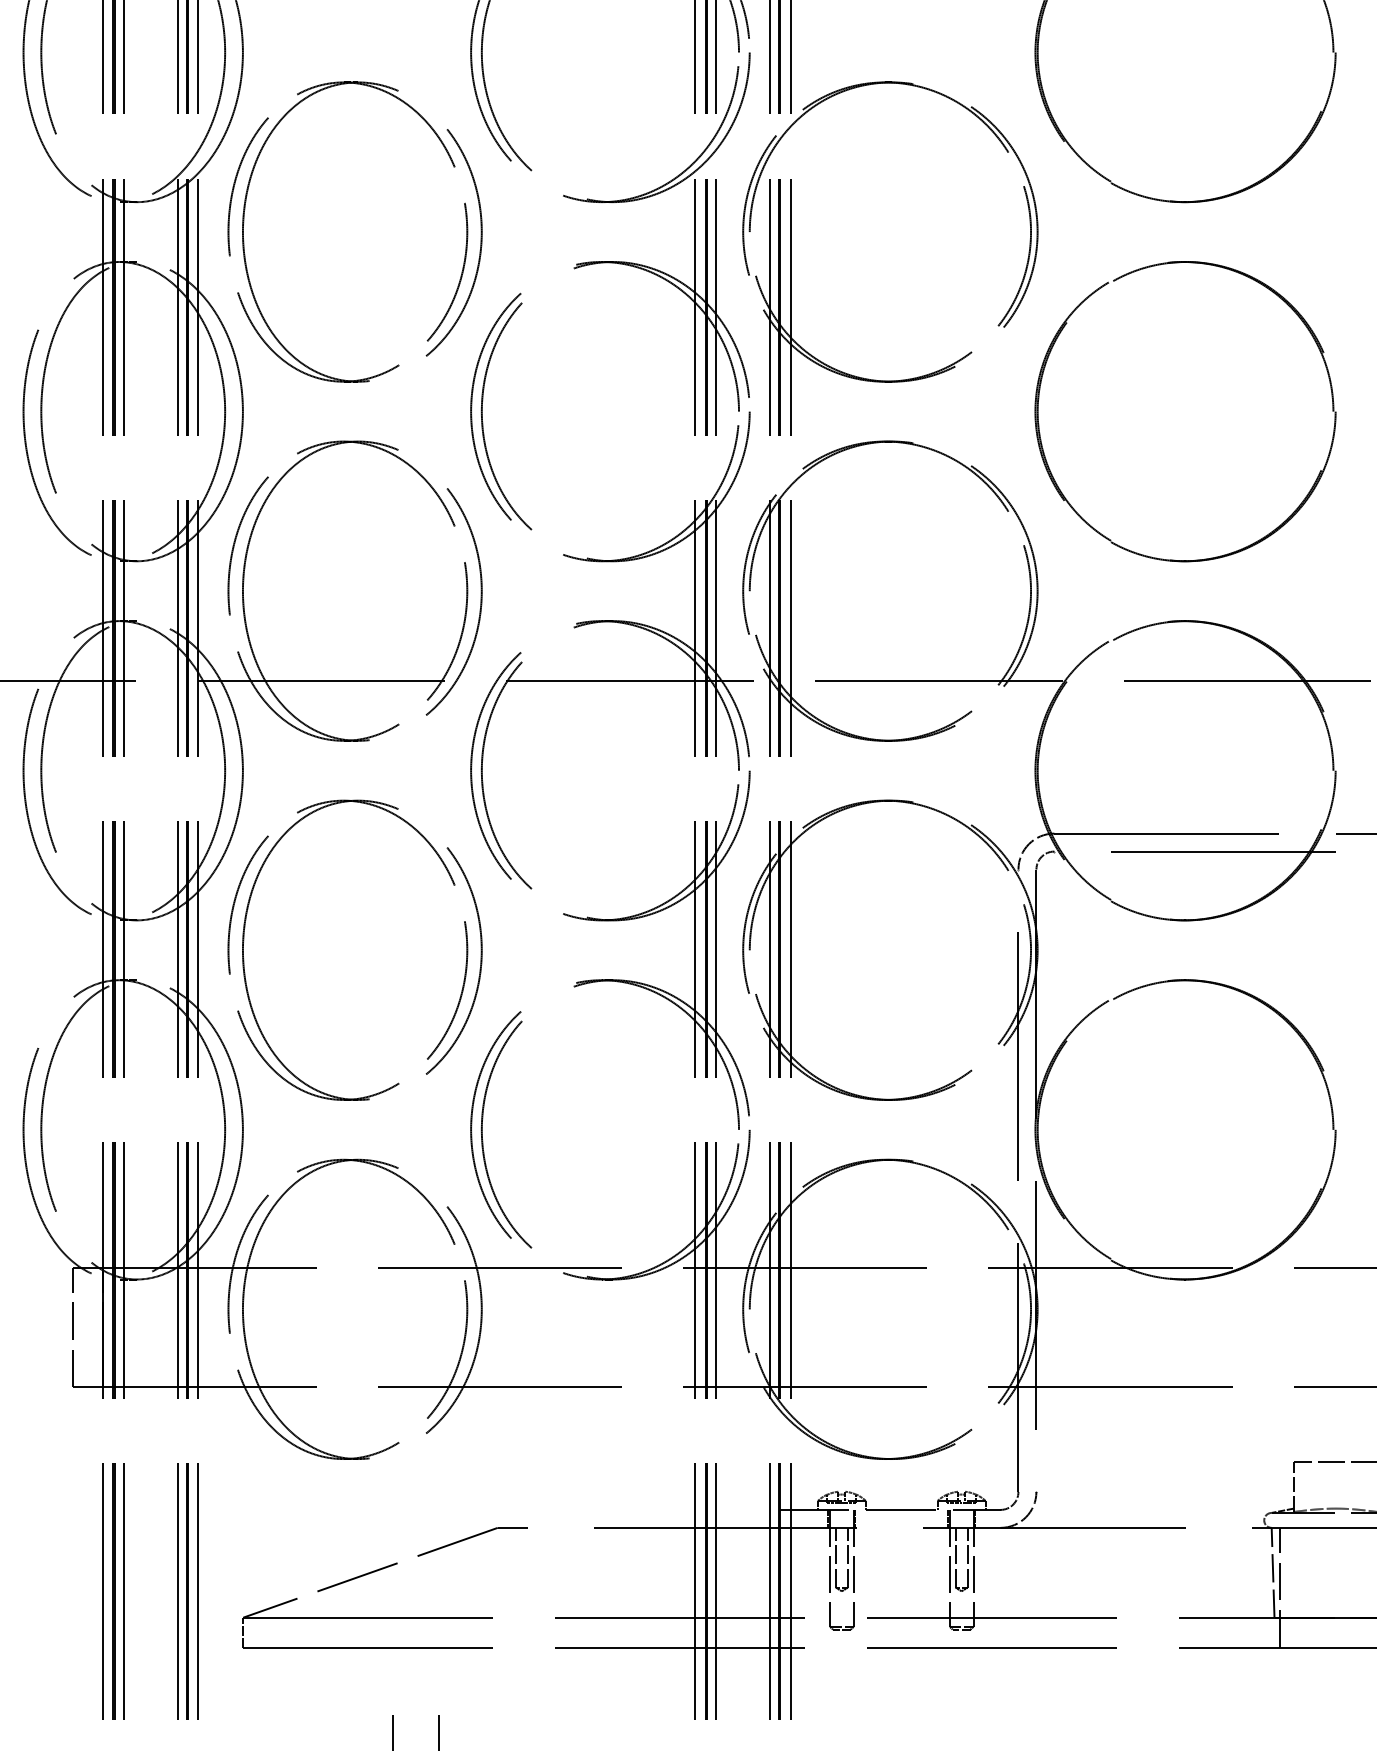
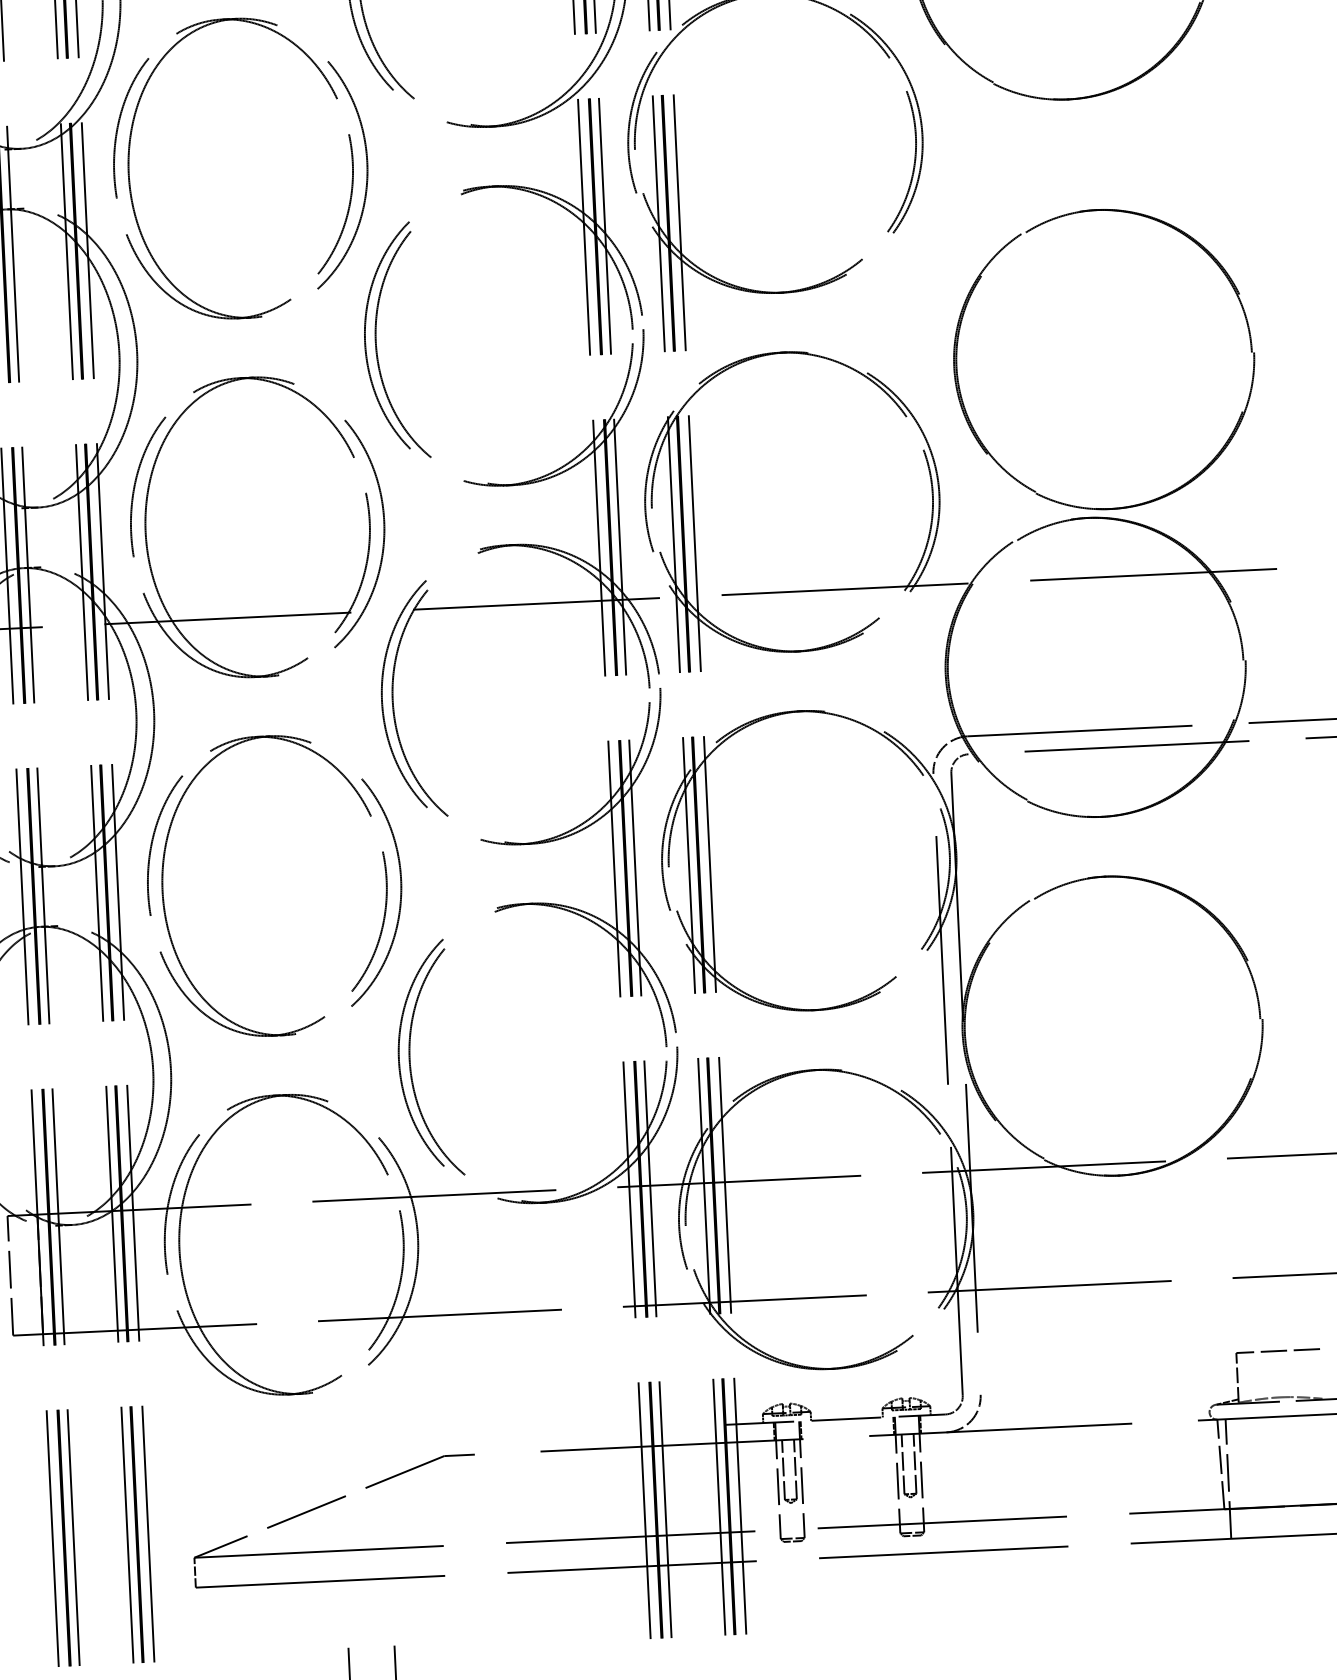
part: (1039, 399) -> (957, 354), moved

